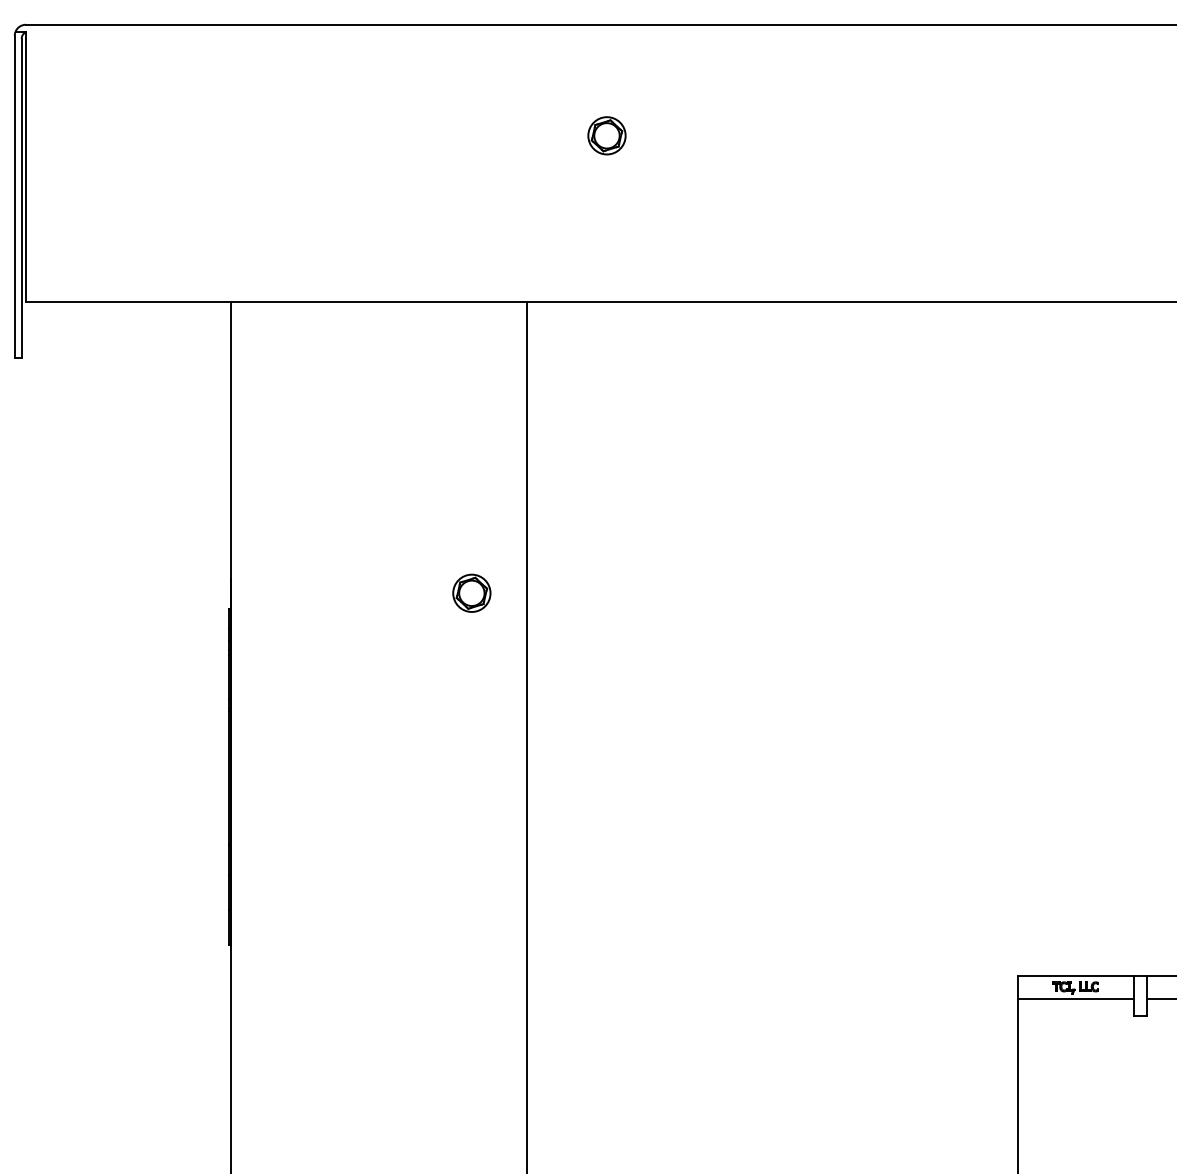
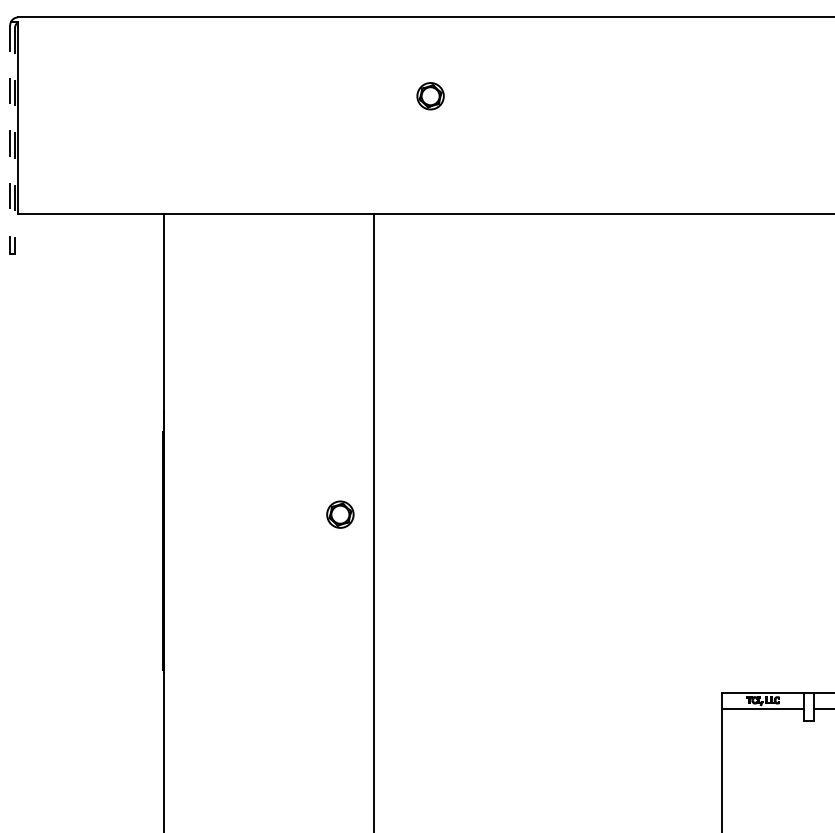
line: (14, 197) -> (10, 140), solid -> dashed
line: (21, 198) -> (15, 140), solid -> dashed
part: (471, 592) -> (340, 514), moved

